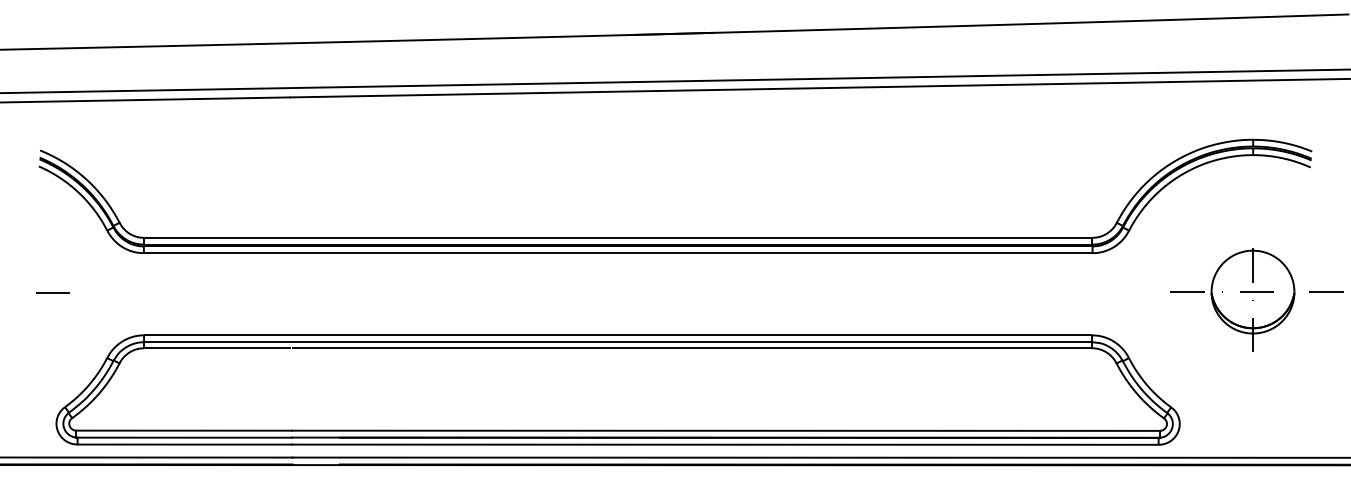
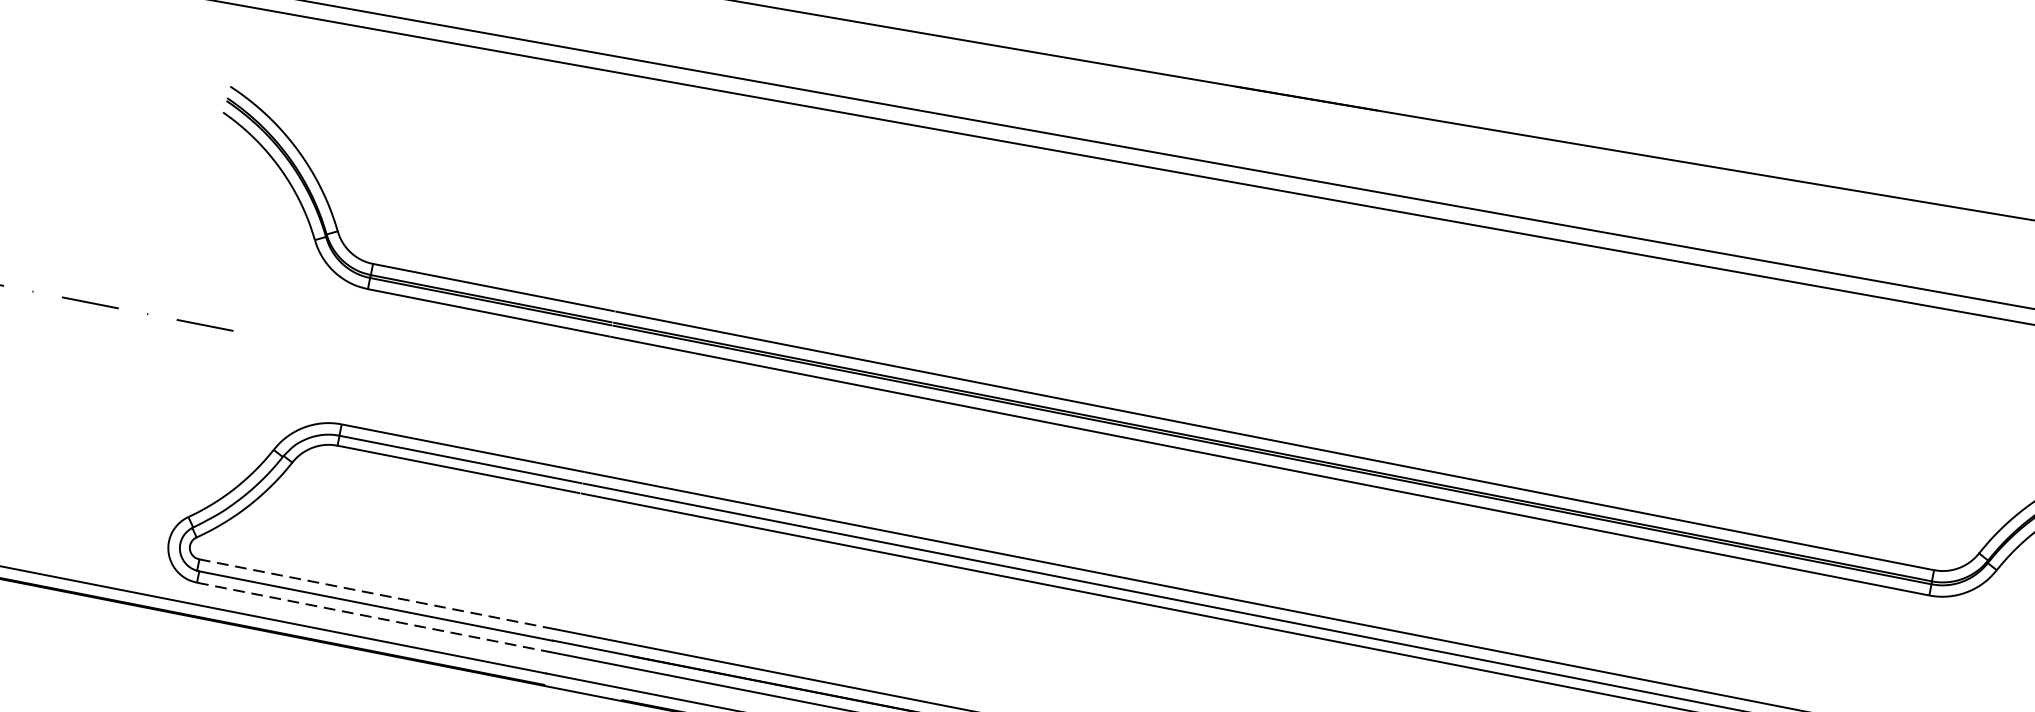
line: (184, 430) -> (377, 594), solid -> dashed
line: (185, 444) -> (374, 617), solid -> dashed

